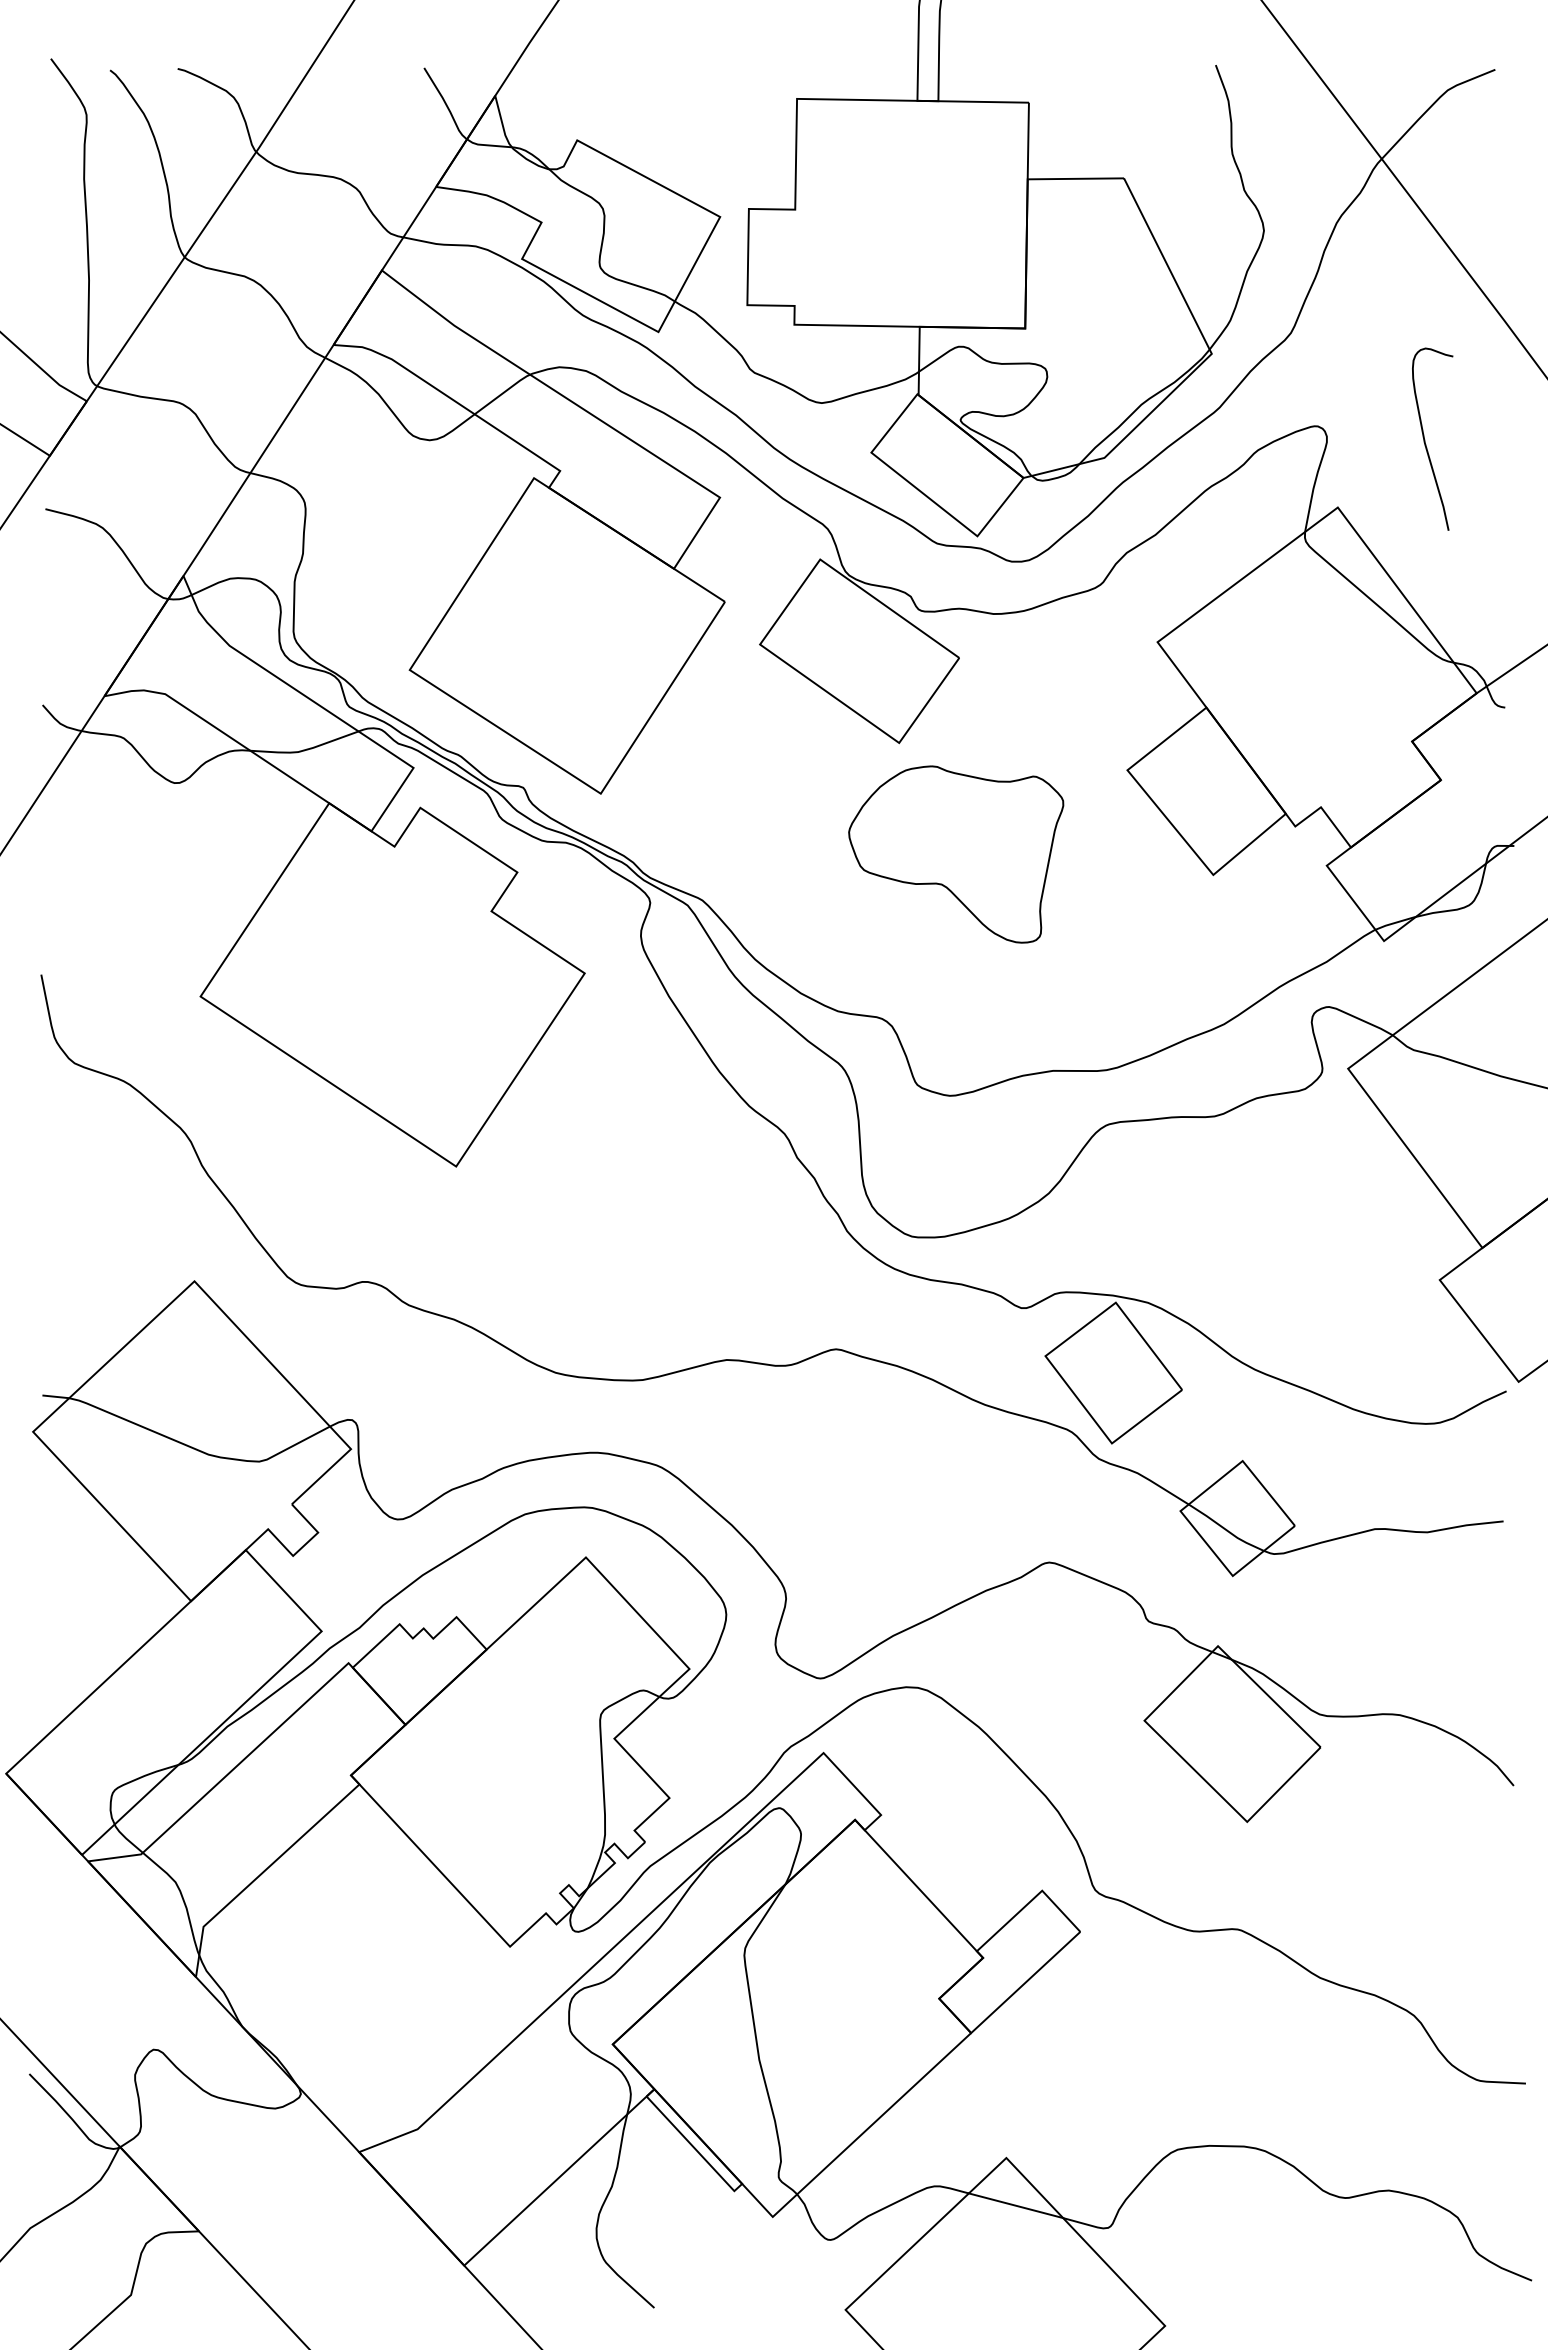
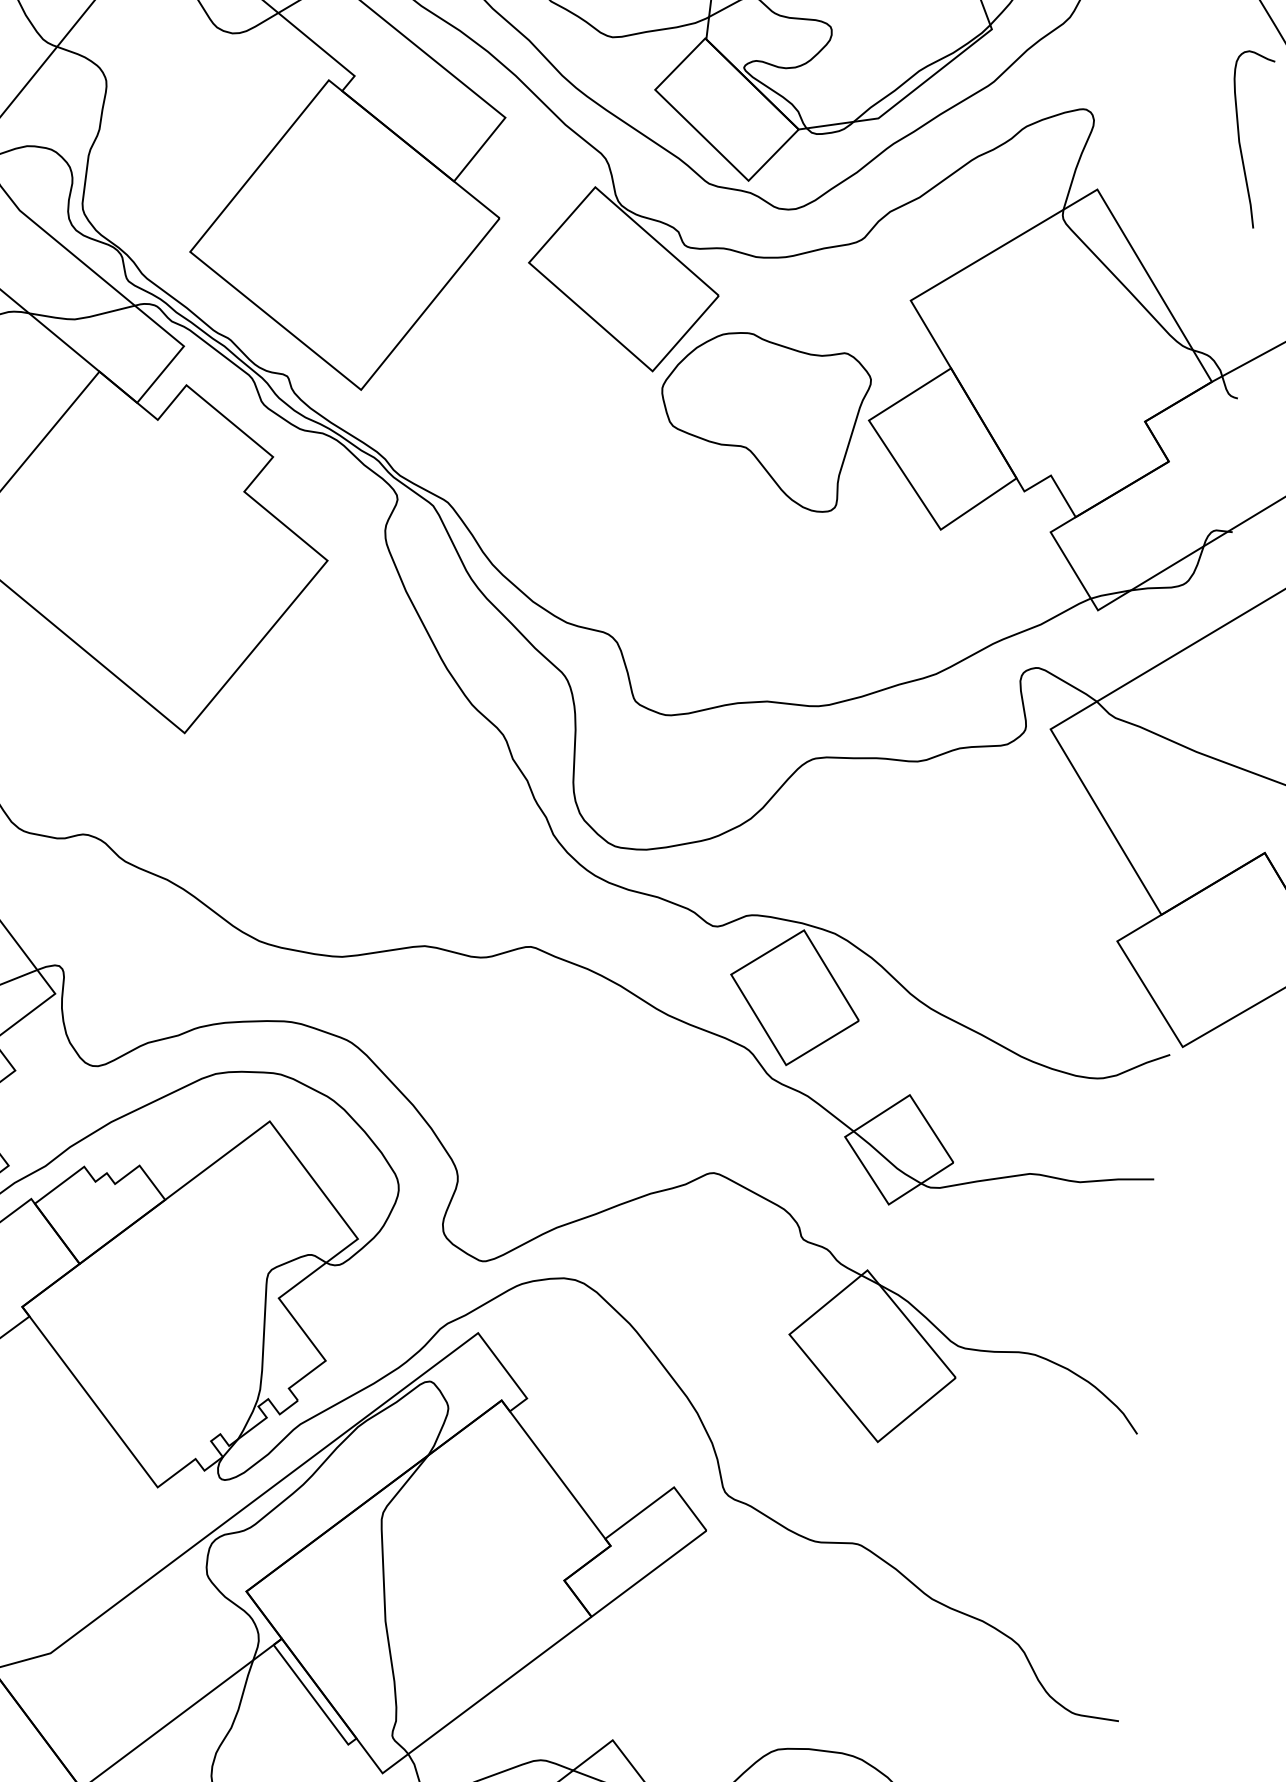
curve: (1425, 439) -> (1240, 138), moved
part: (956, 854) -> (763, 420), moved

